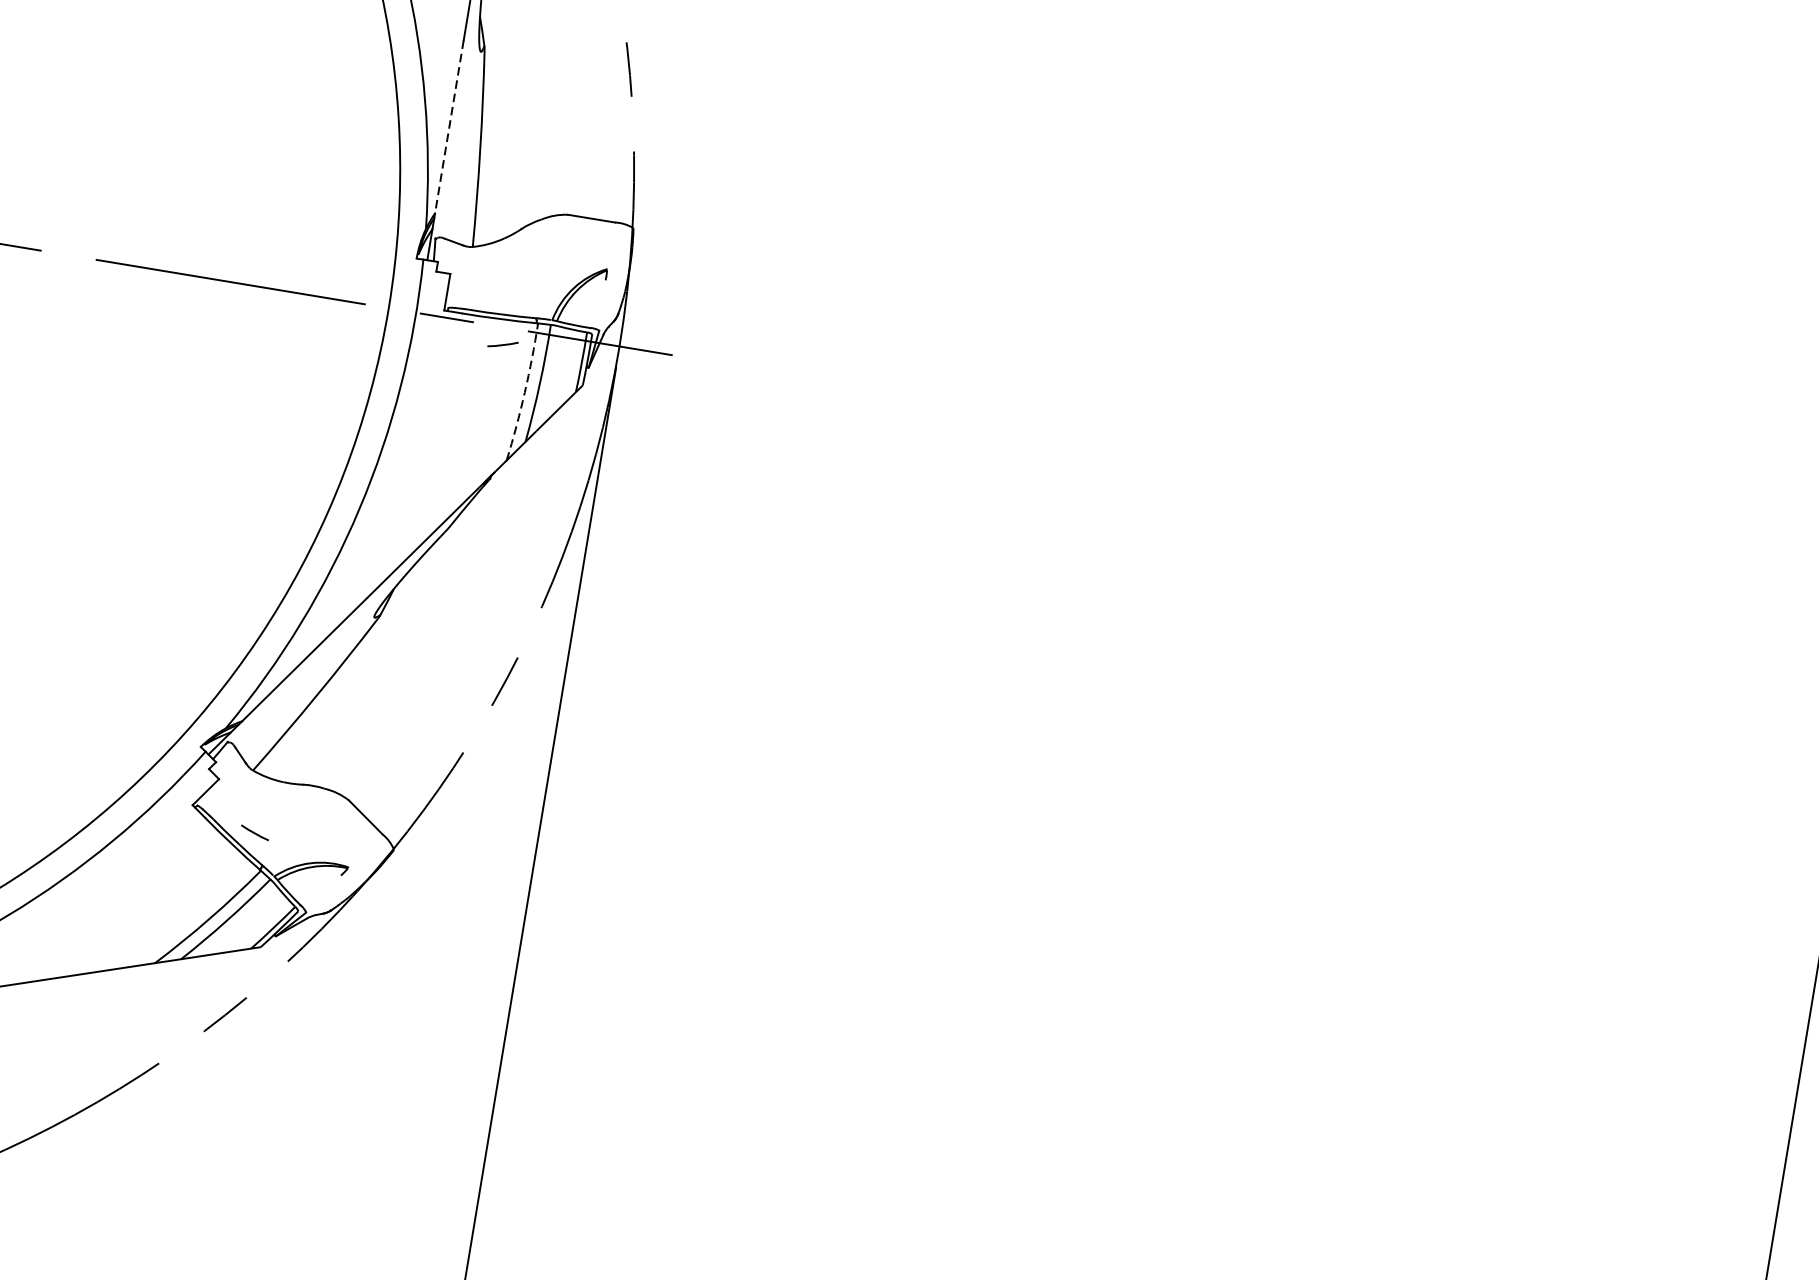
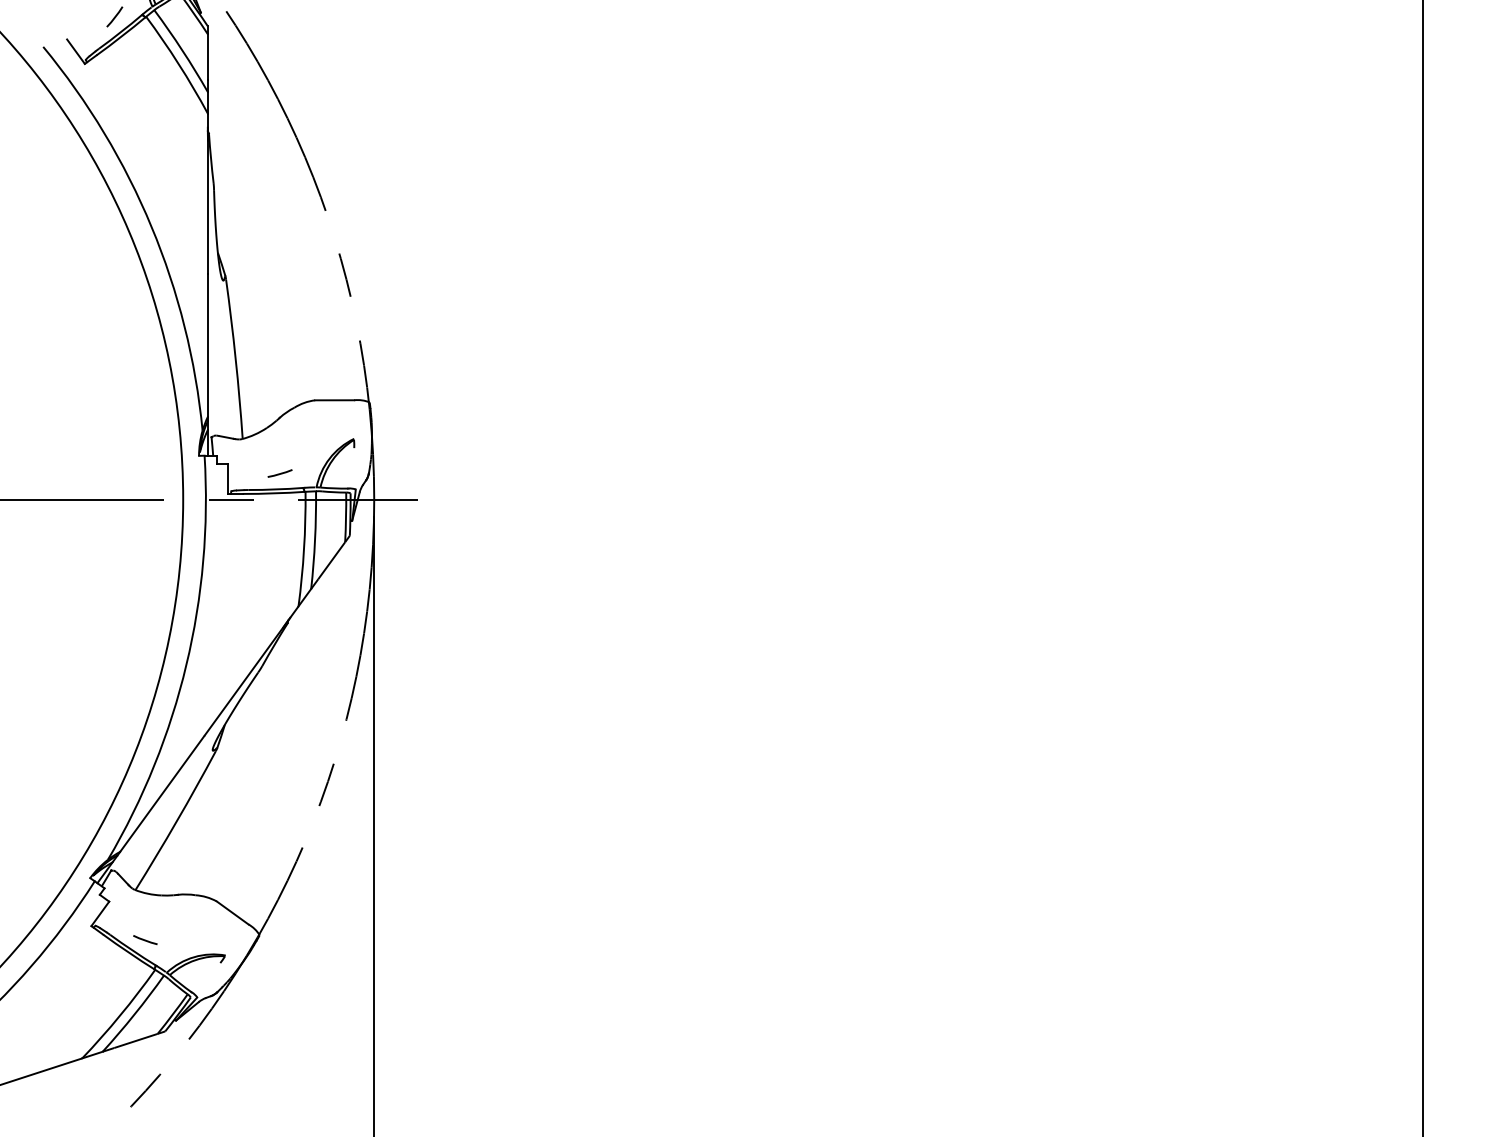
line: (448, 127) -> (207, 345), dashed -> solid
line: (502, 344) -> (279, 473), moved
arc: (525, 392) -> (304, 549), dashed -> solid

